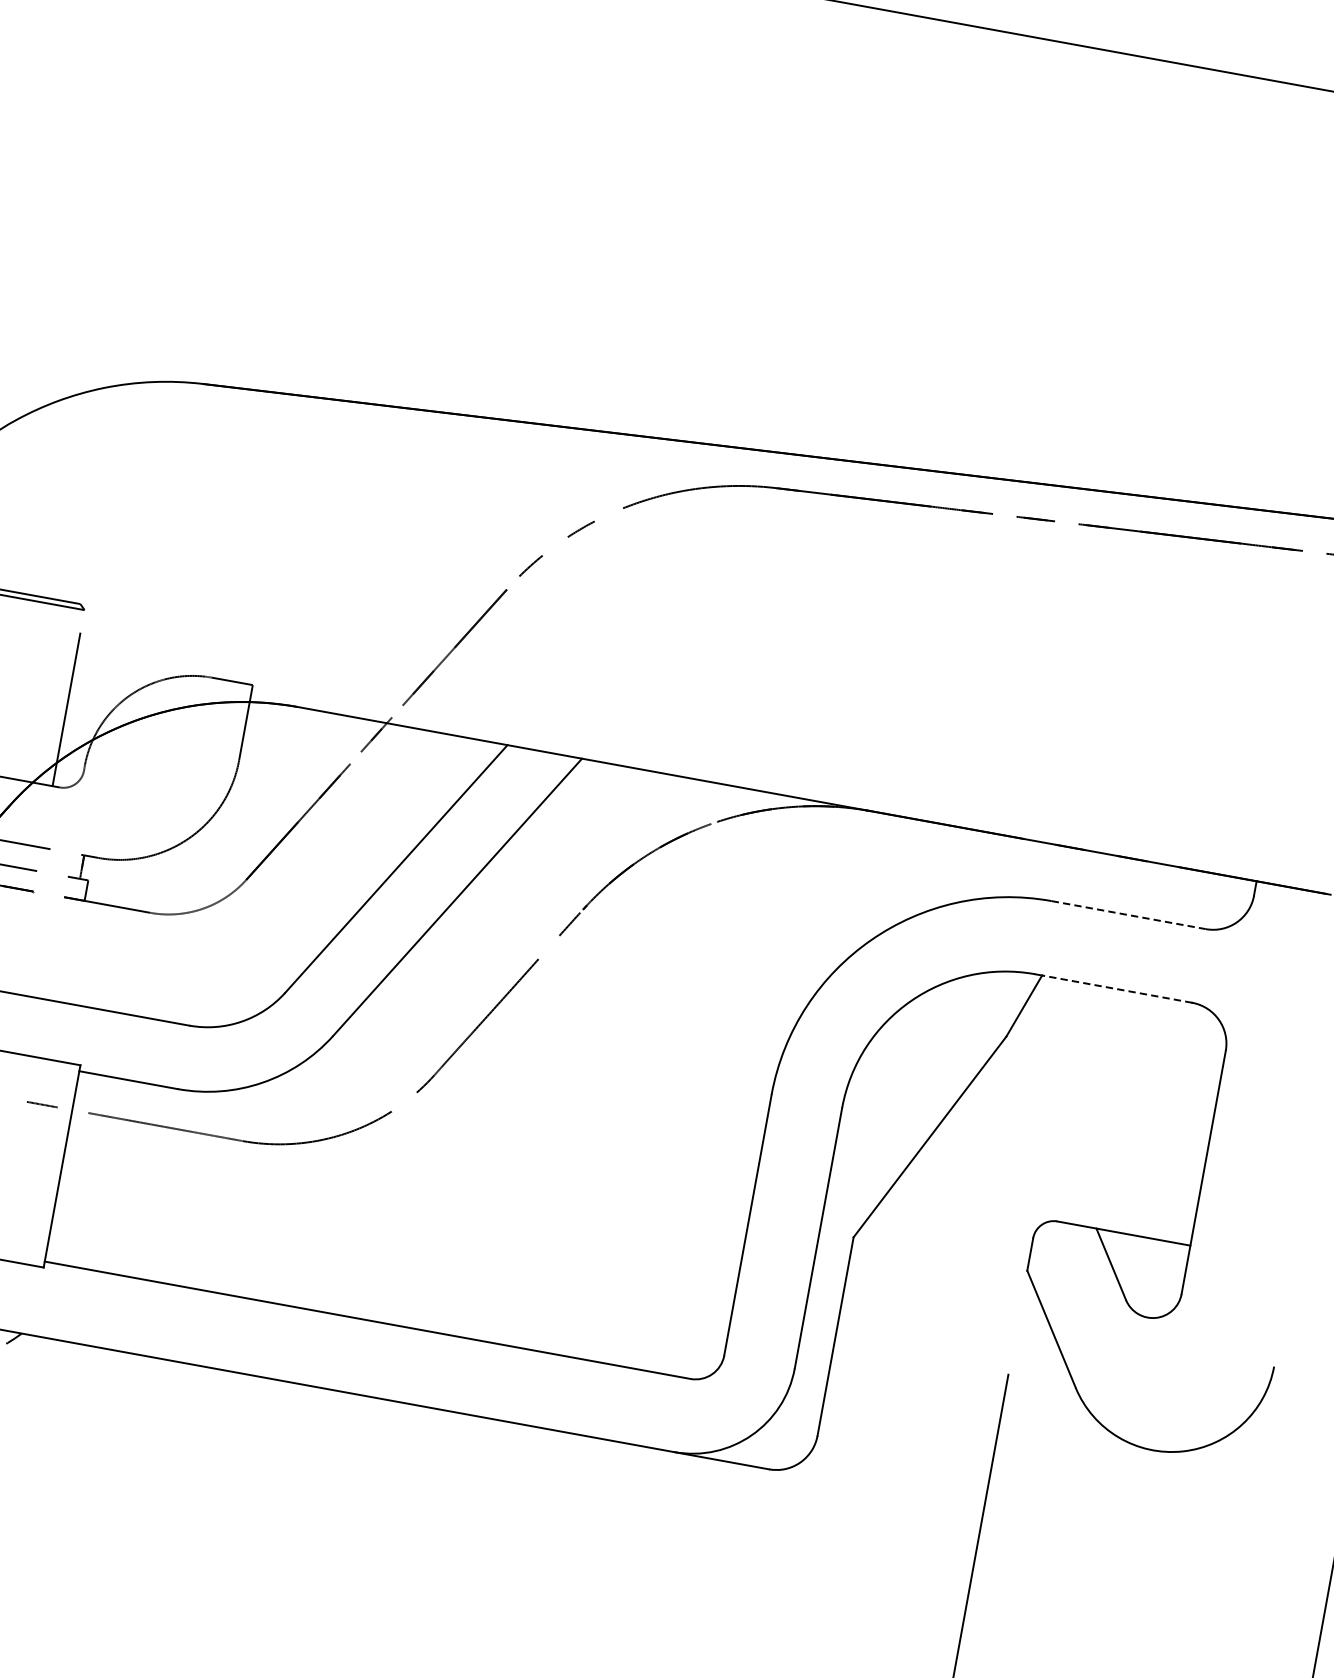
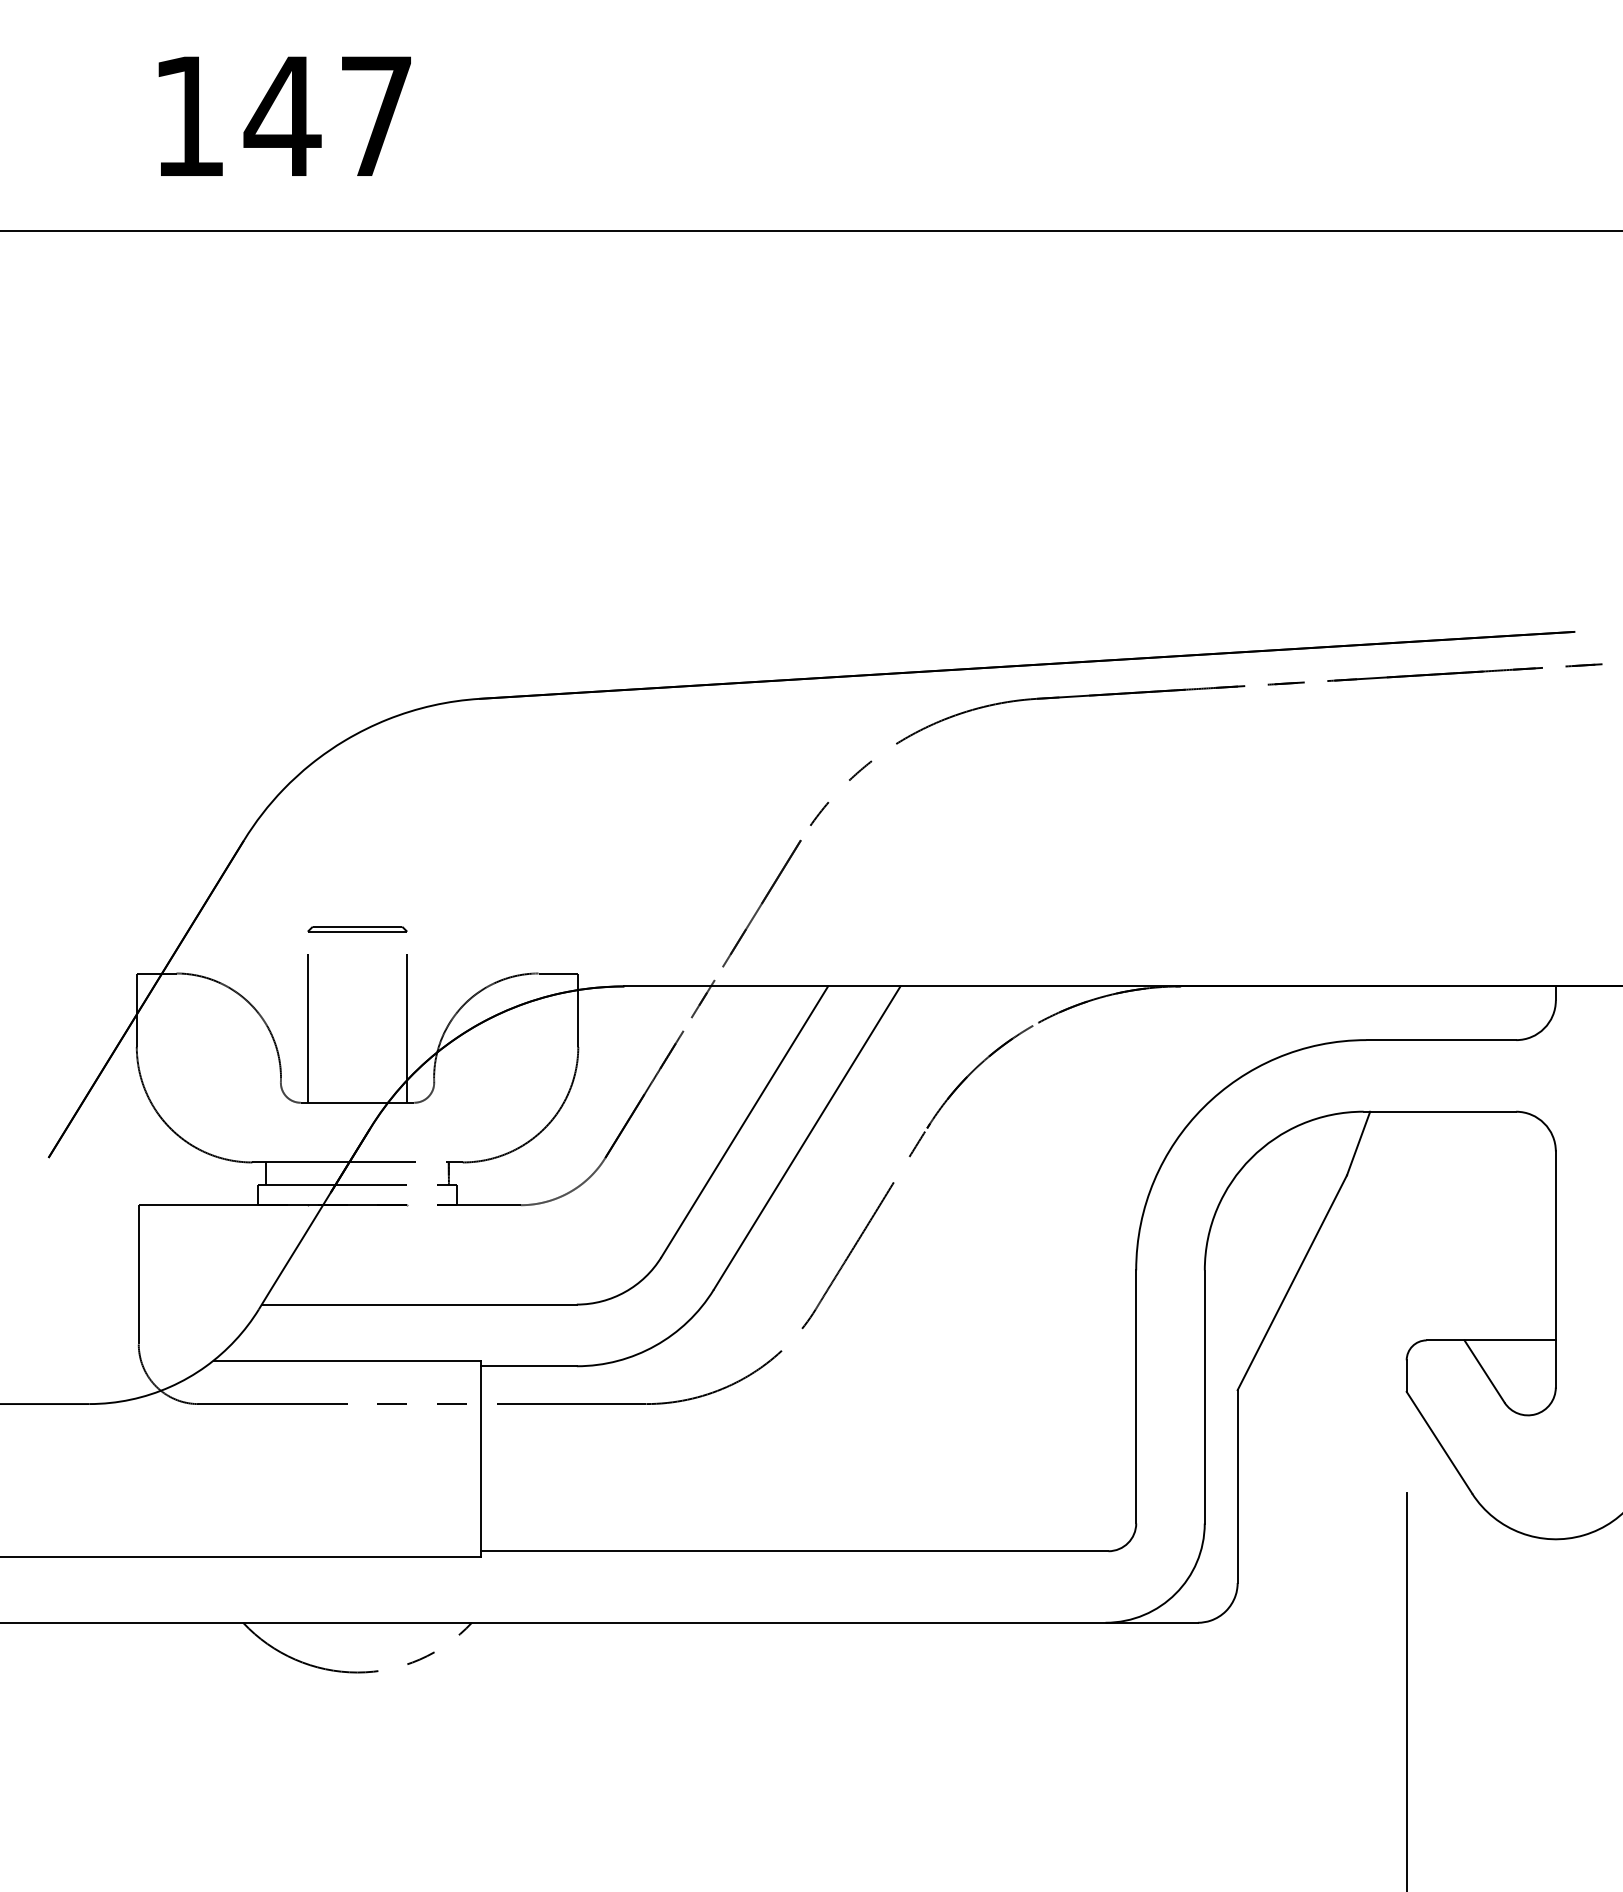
line: (1128, 915) -> (1441, 1040), dashed -> solid
line: (1117, 988) -> (1443, 1111), dashed -> solid

